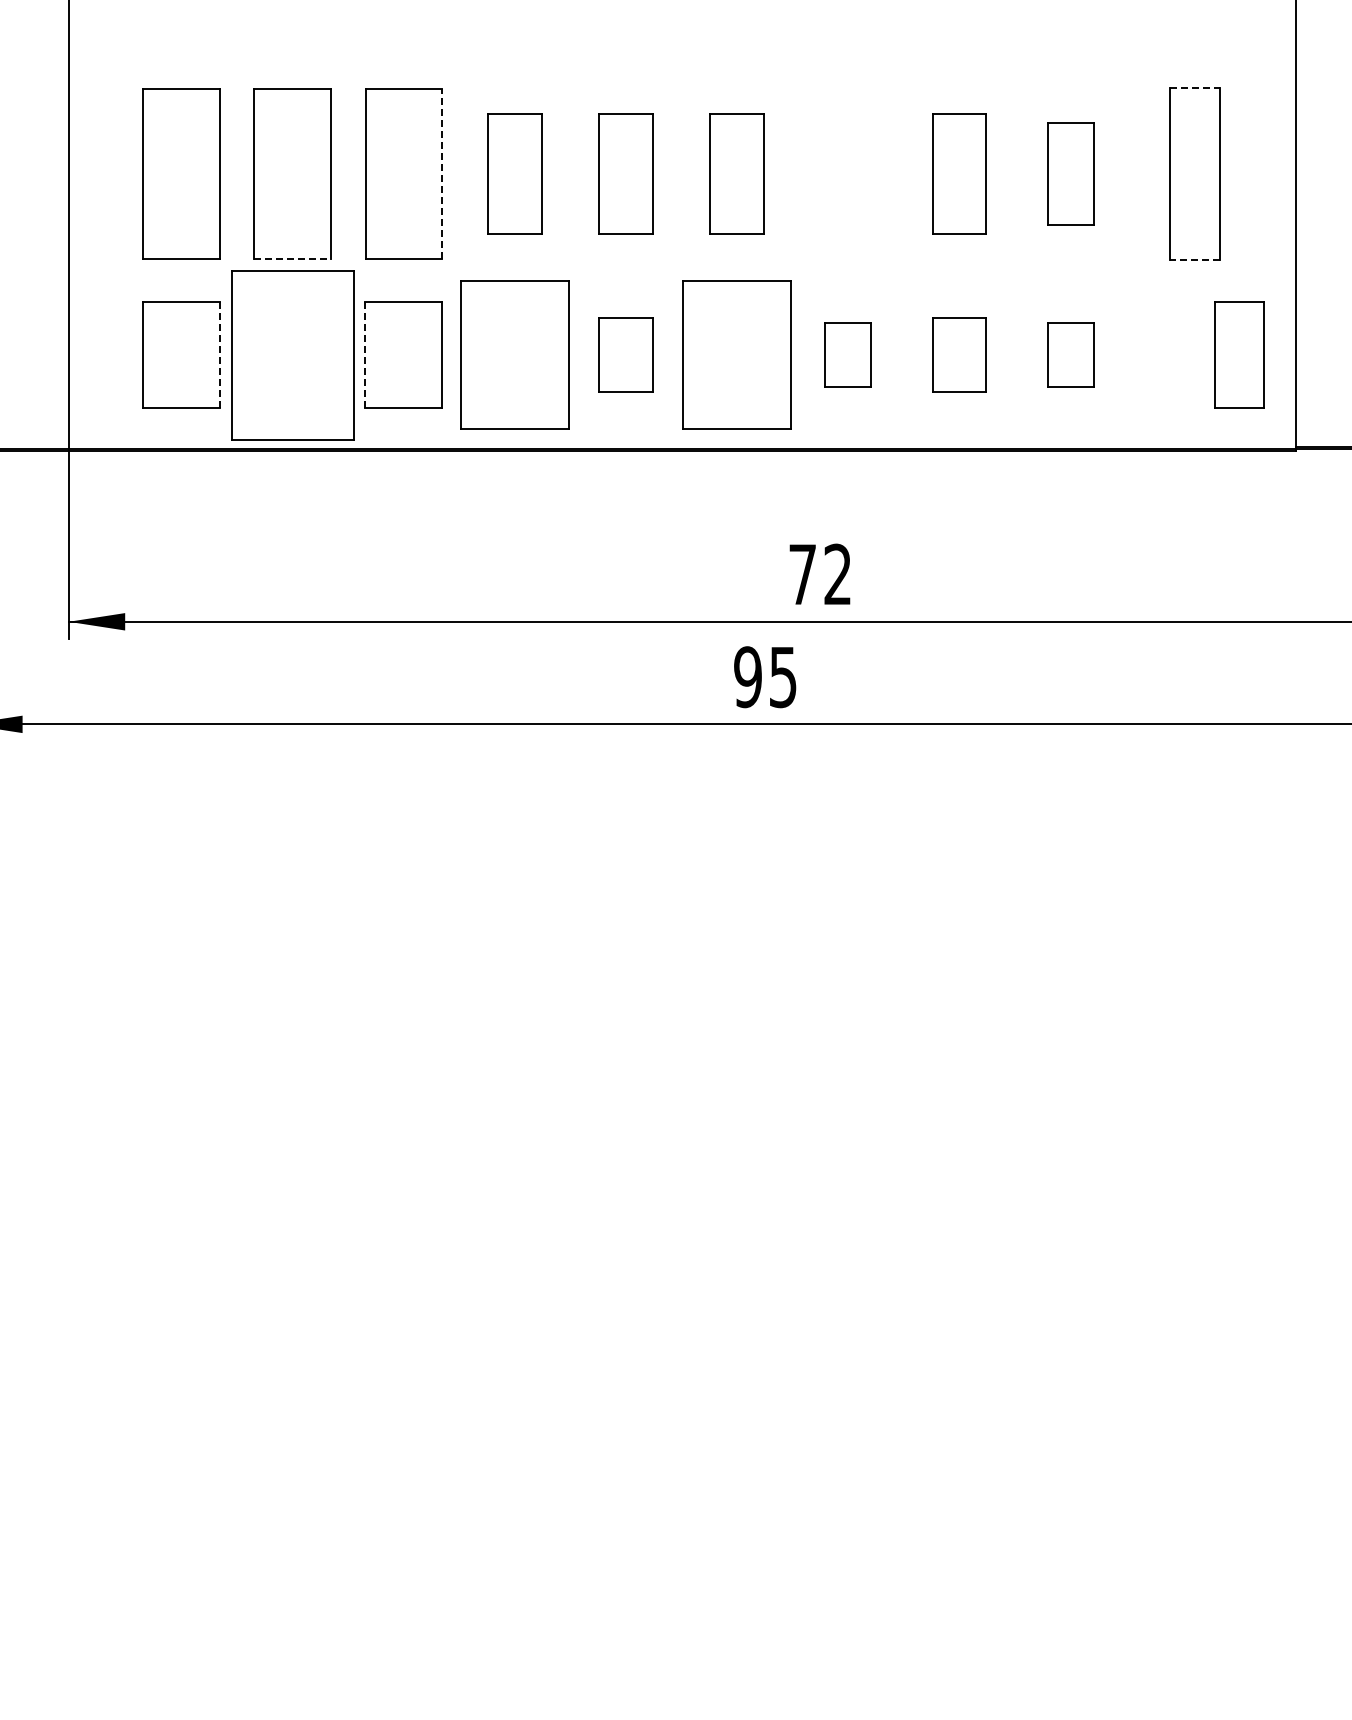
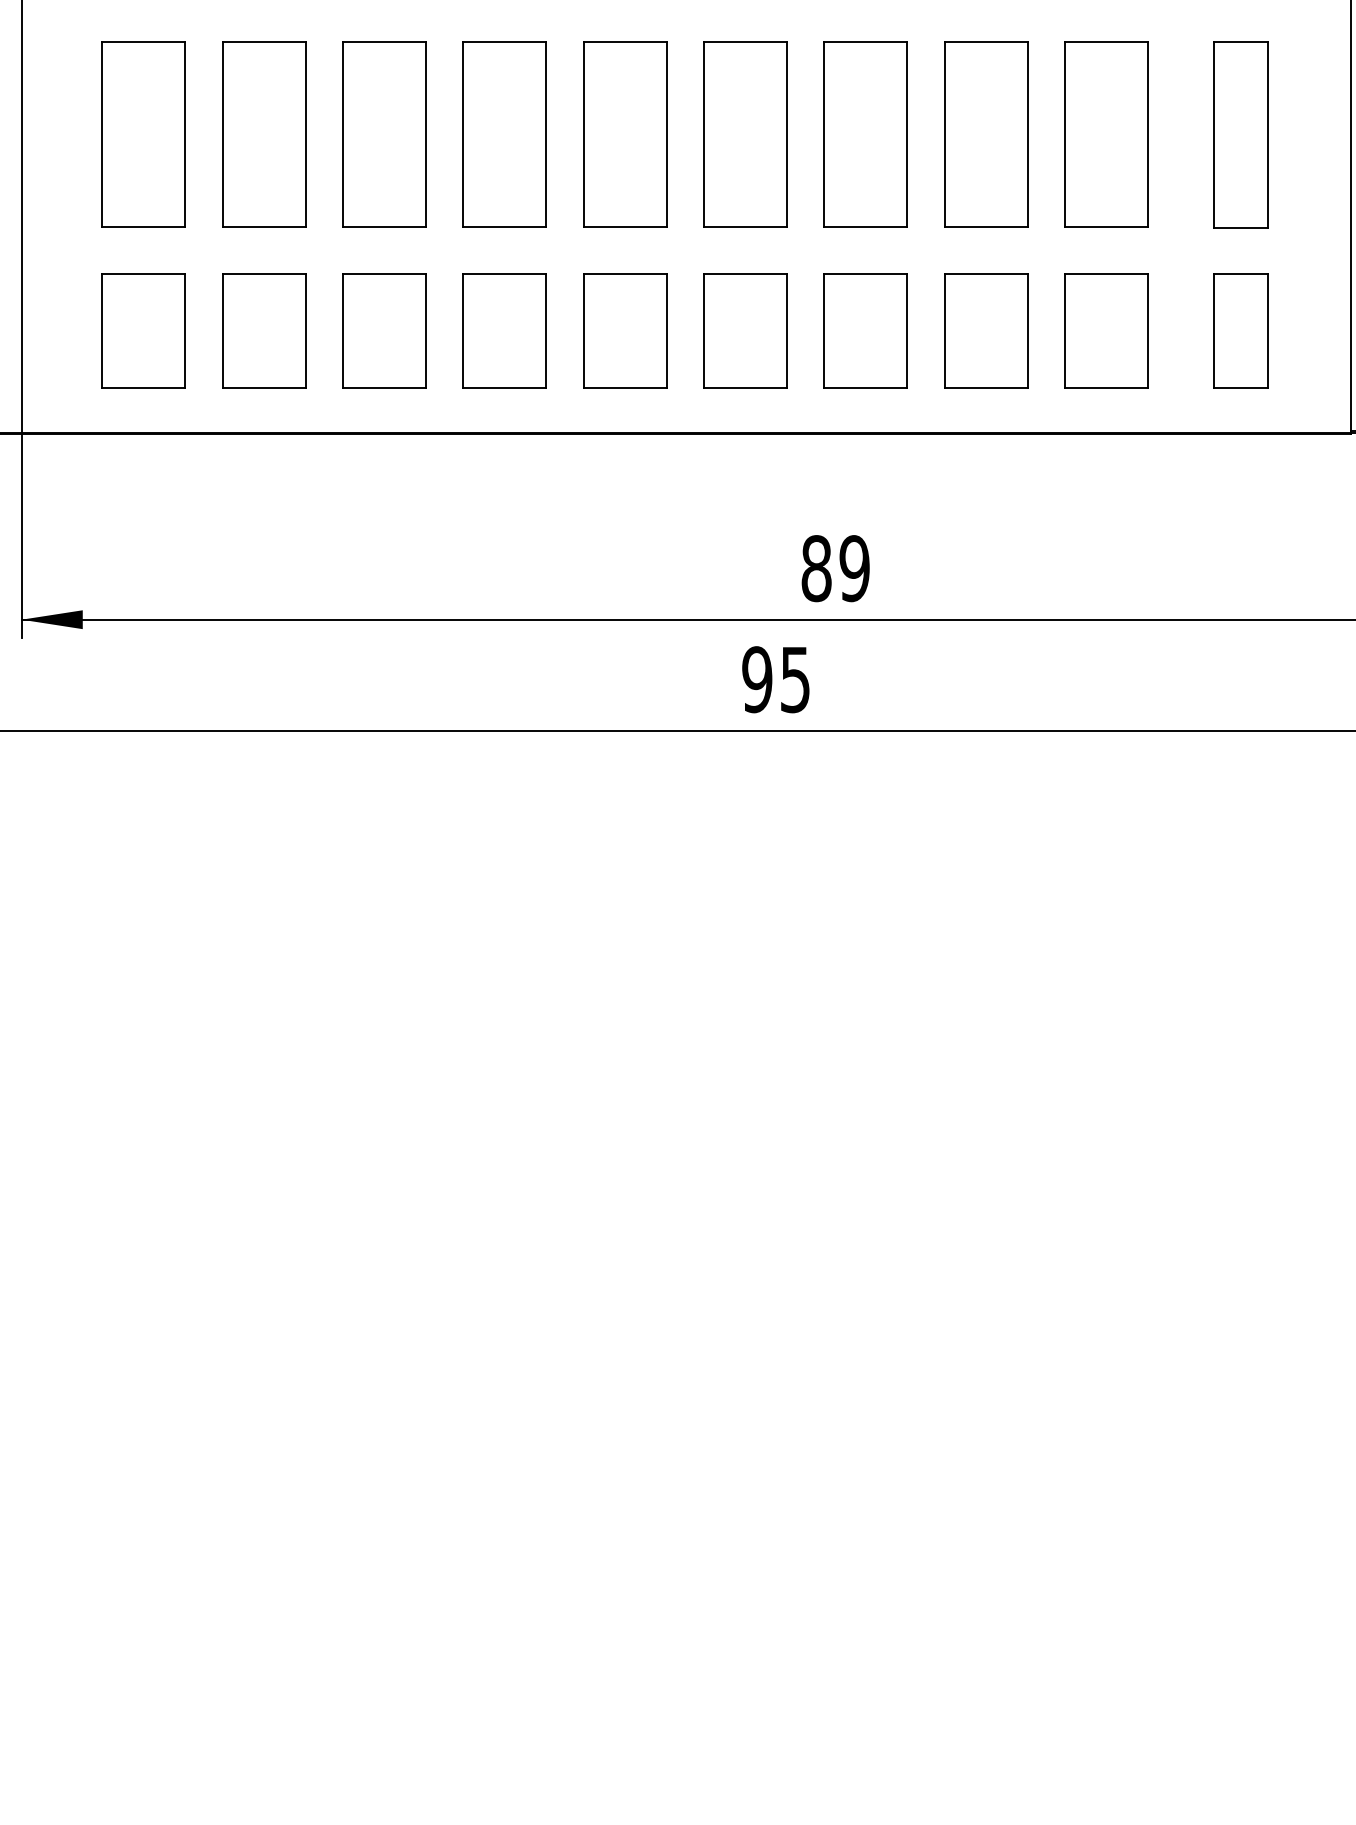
line: (1195, 88) -> (1241, 42), dashed -> solid
line: (442, 173) -> (426, 134), dashed -> solid
part: (514, 173) -> (504, 134), size x1.43
part: (625, 173) -> (624, 134), size x1.43
part: (737, 173) -> (745, 134), size x1.43
part: (848, 173) -> (866, 134), added
part: (959, 173) -> (986, 134), size x1.43
part: (1070, 173) -> (1106, 134), size x1.67
line: (293, 259) -> (265, 227), dashed -> solid
line: (1194, 259) -> (1240, 227), dashed -> solid
part: (292, 354) -> (263, 330), size x0.62
part: (514, 354) -> (504, 330), size x0.71
part: (625, 354) -> (624, 330), size x1.43
part: (737, 354) -> (745, 330), size x0.71
part: (848, 354) -> (866, 330), size x1.67
part: (959, 354) -> (986, 330), size x1.43
part: (1070, 354) -> (1106, 330), size x1.67
part: (1239, 354) -> (1240, 330), moved
line: (219, 355) -> (184, 331), dashed -> solid
line: (365, 355) -> (343, 331), dashed -> solid
text: (820, 574) -> (835, 568), 72 -> 89

